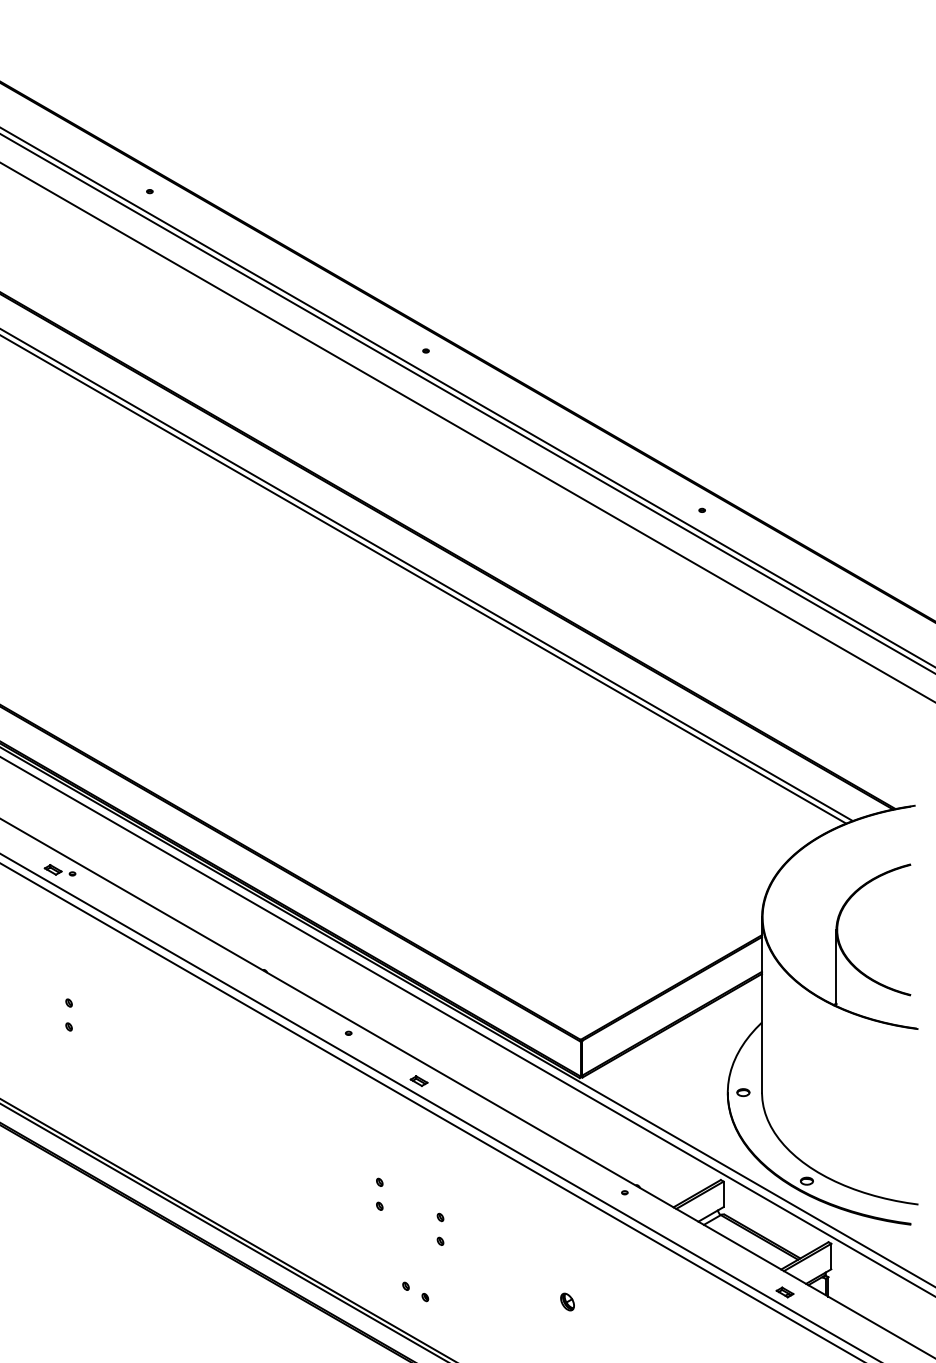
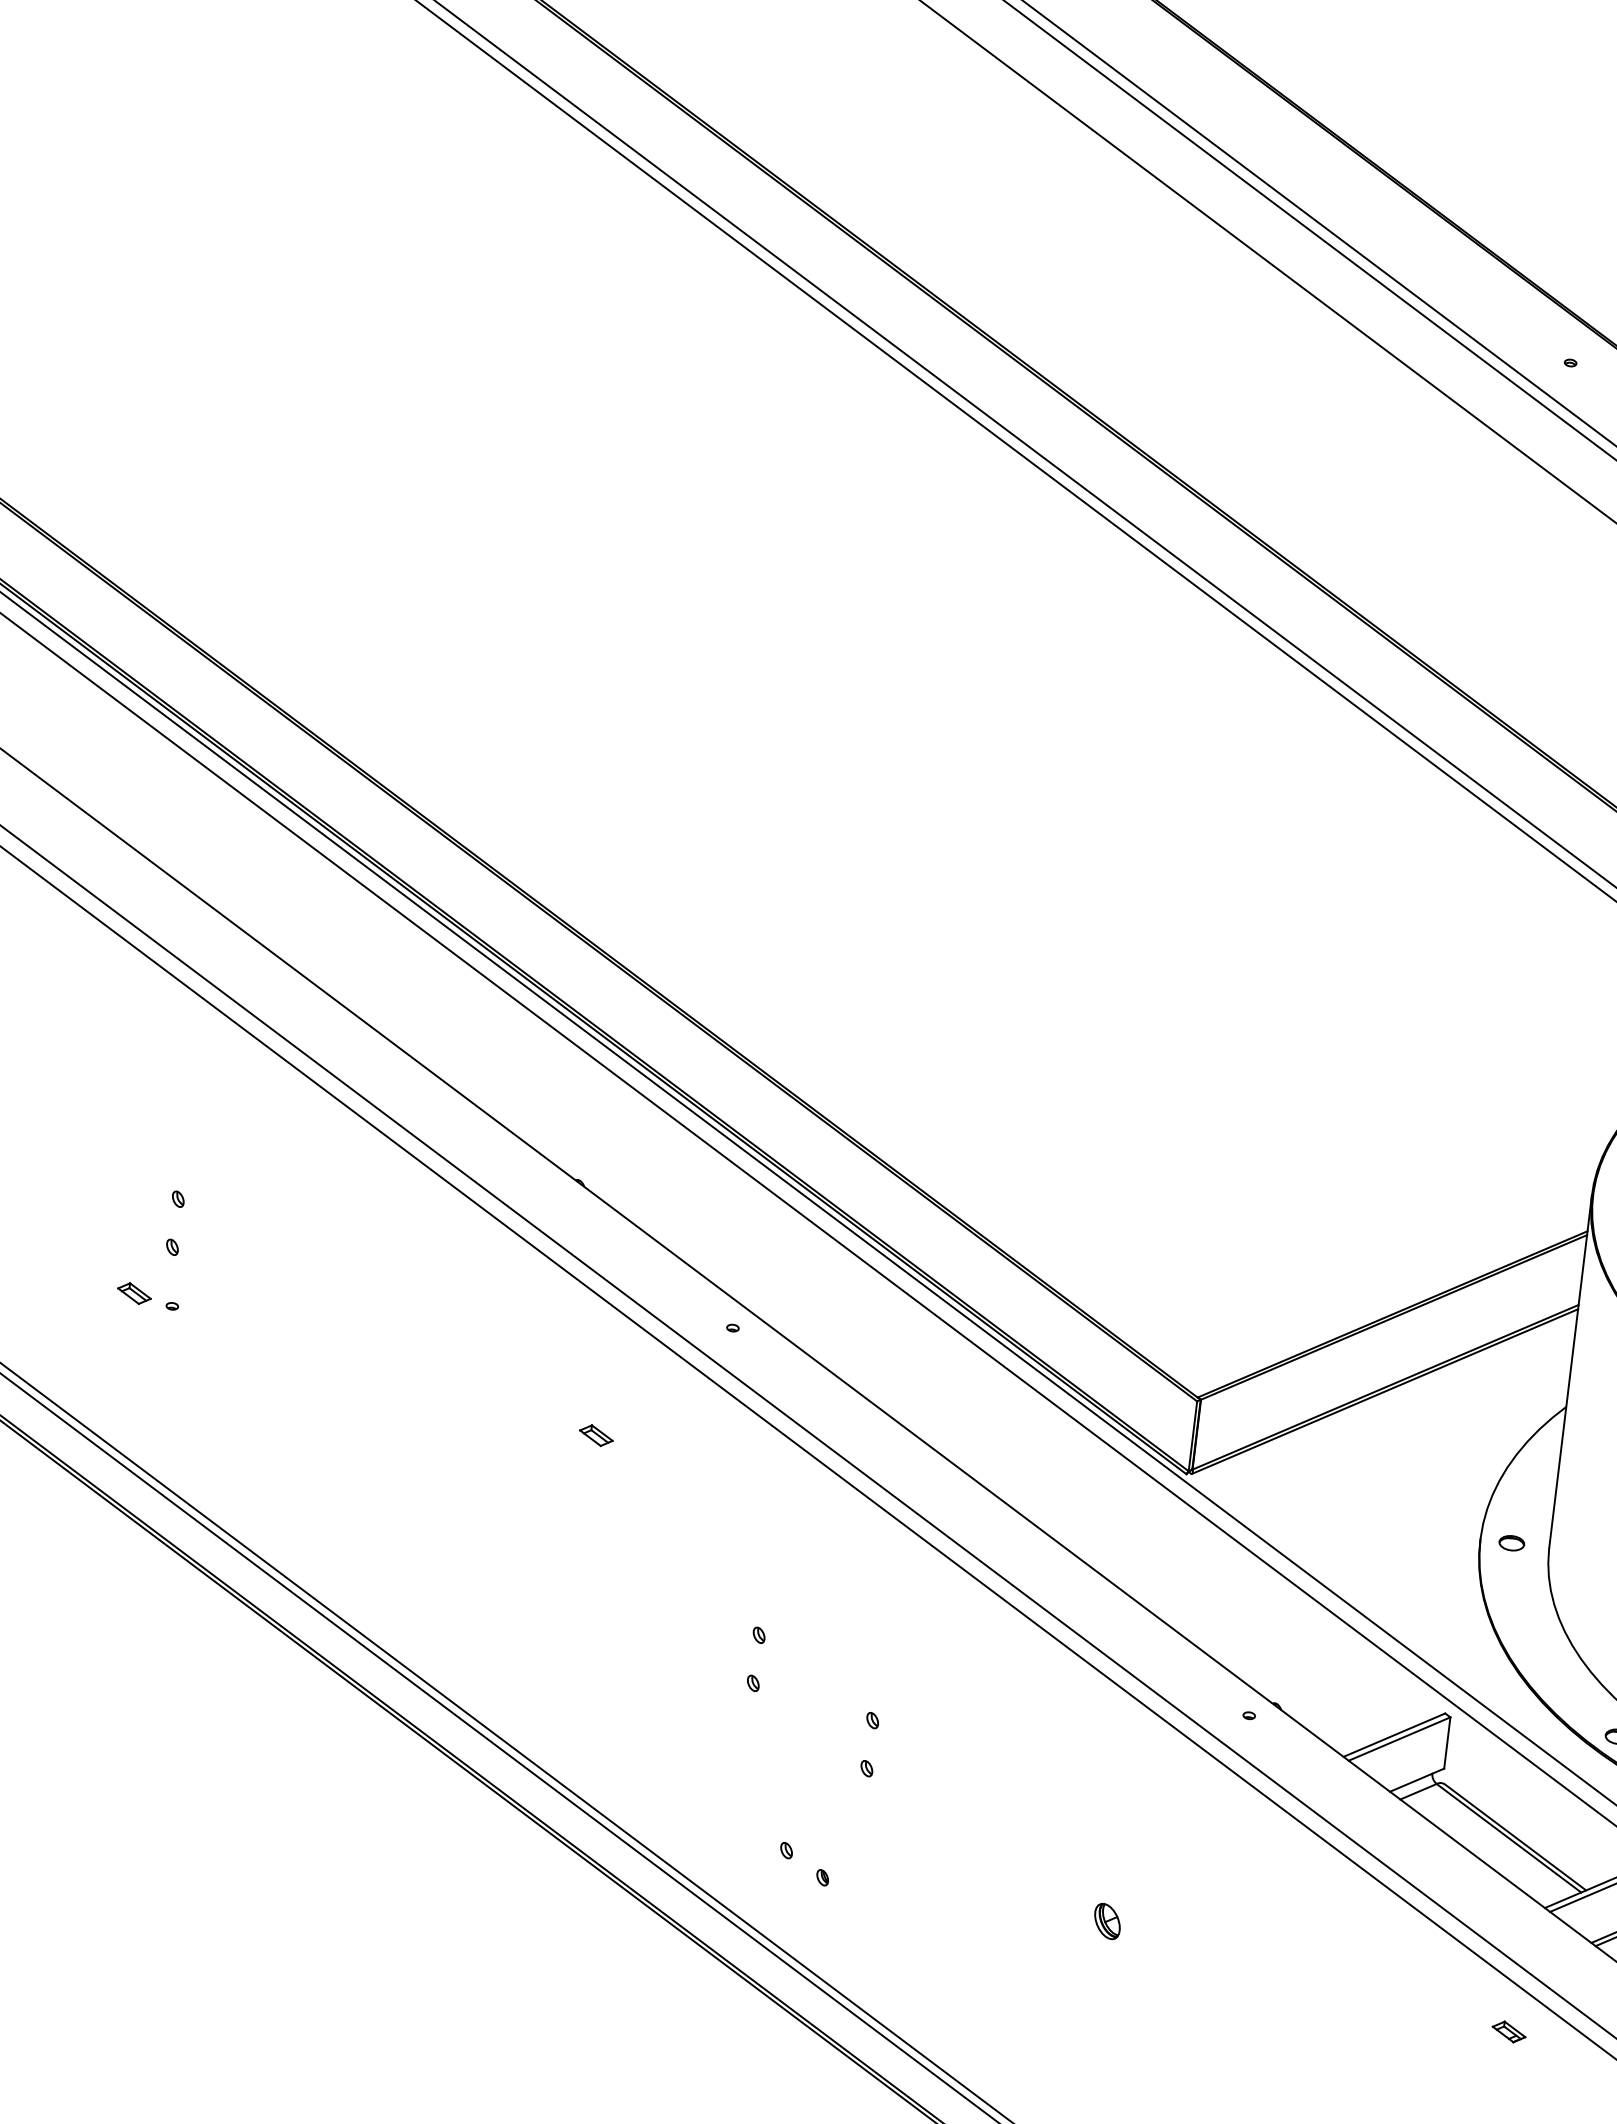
part: (59, 870) -> (146, 1296), moved
part: (418, 1080) -> (595, 1434), moved
part: (784, 1292) -> (1507, 2032), moved

